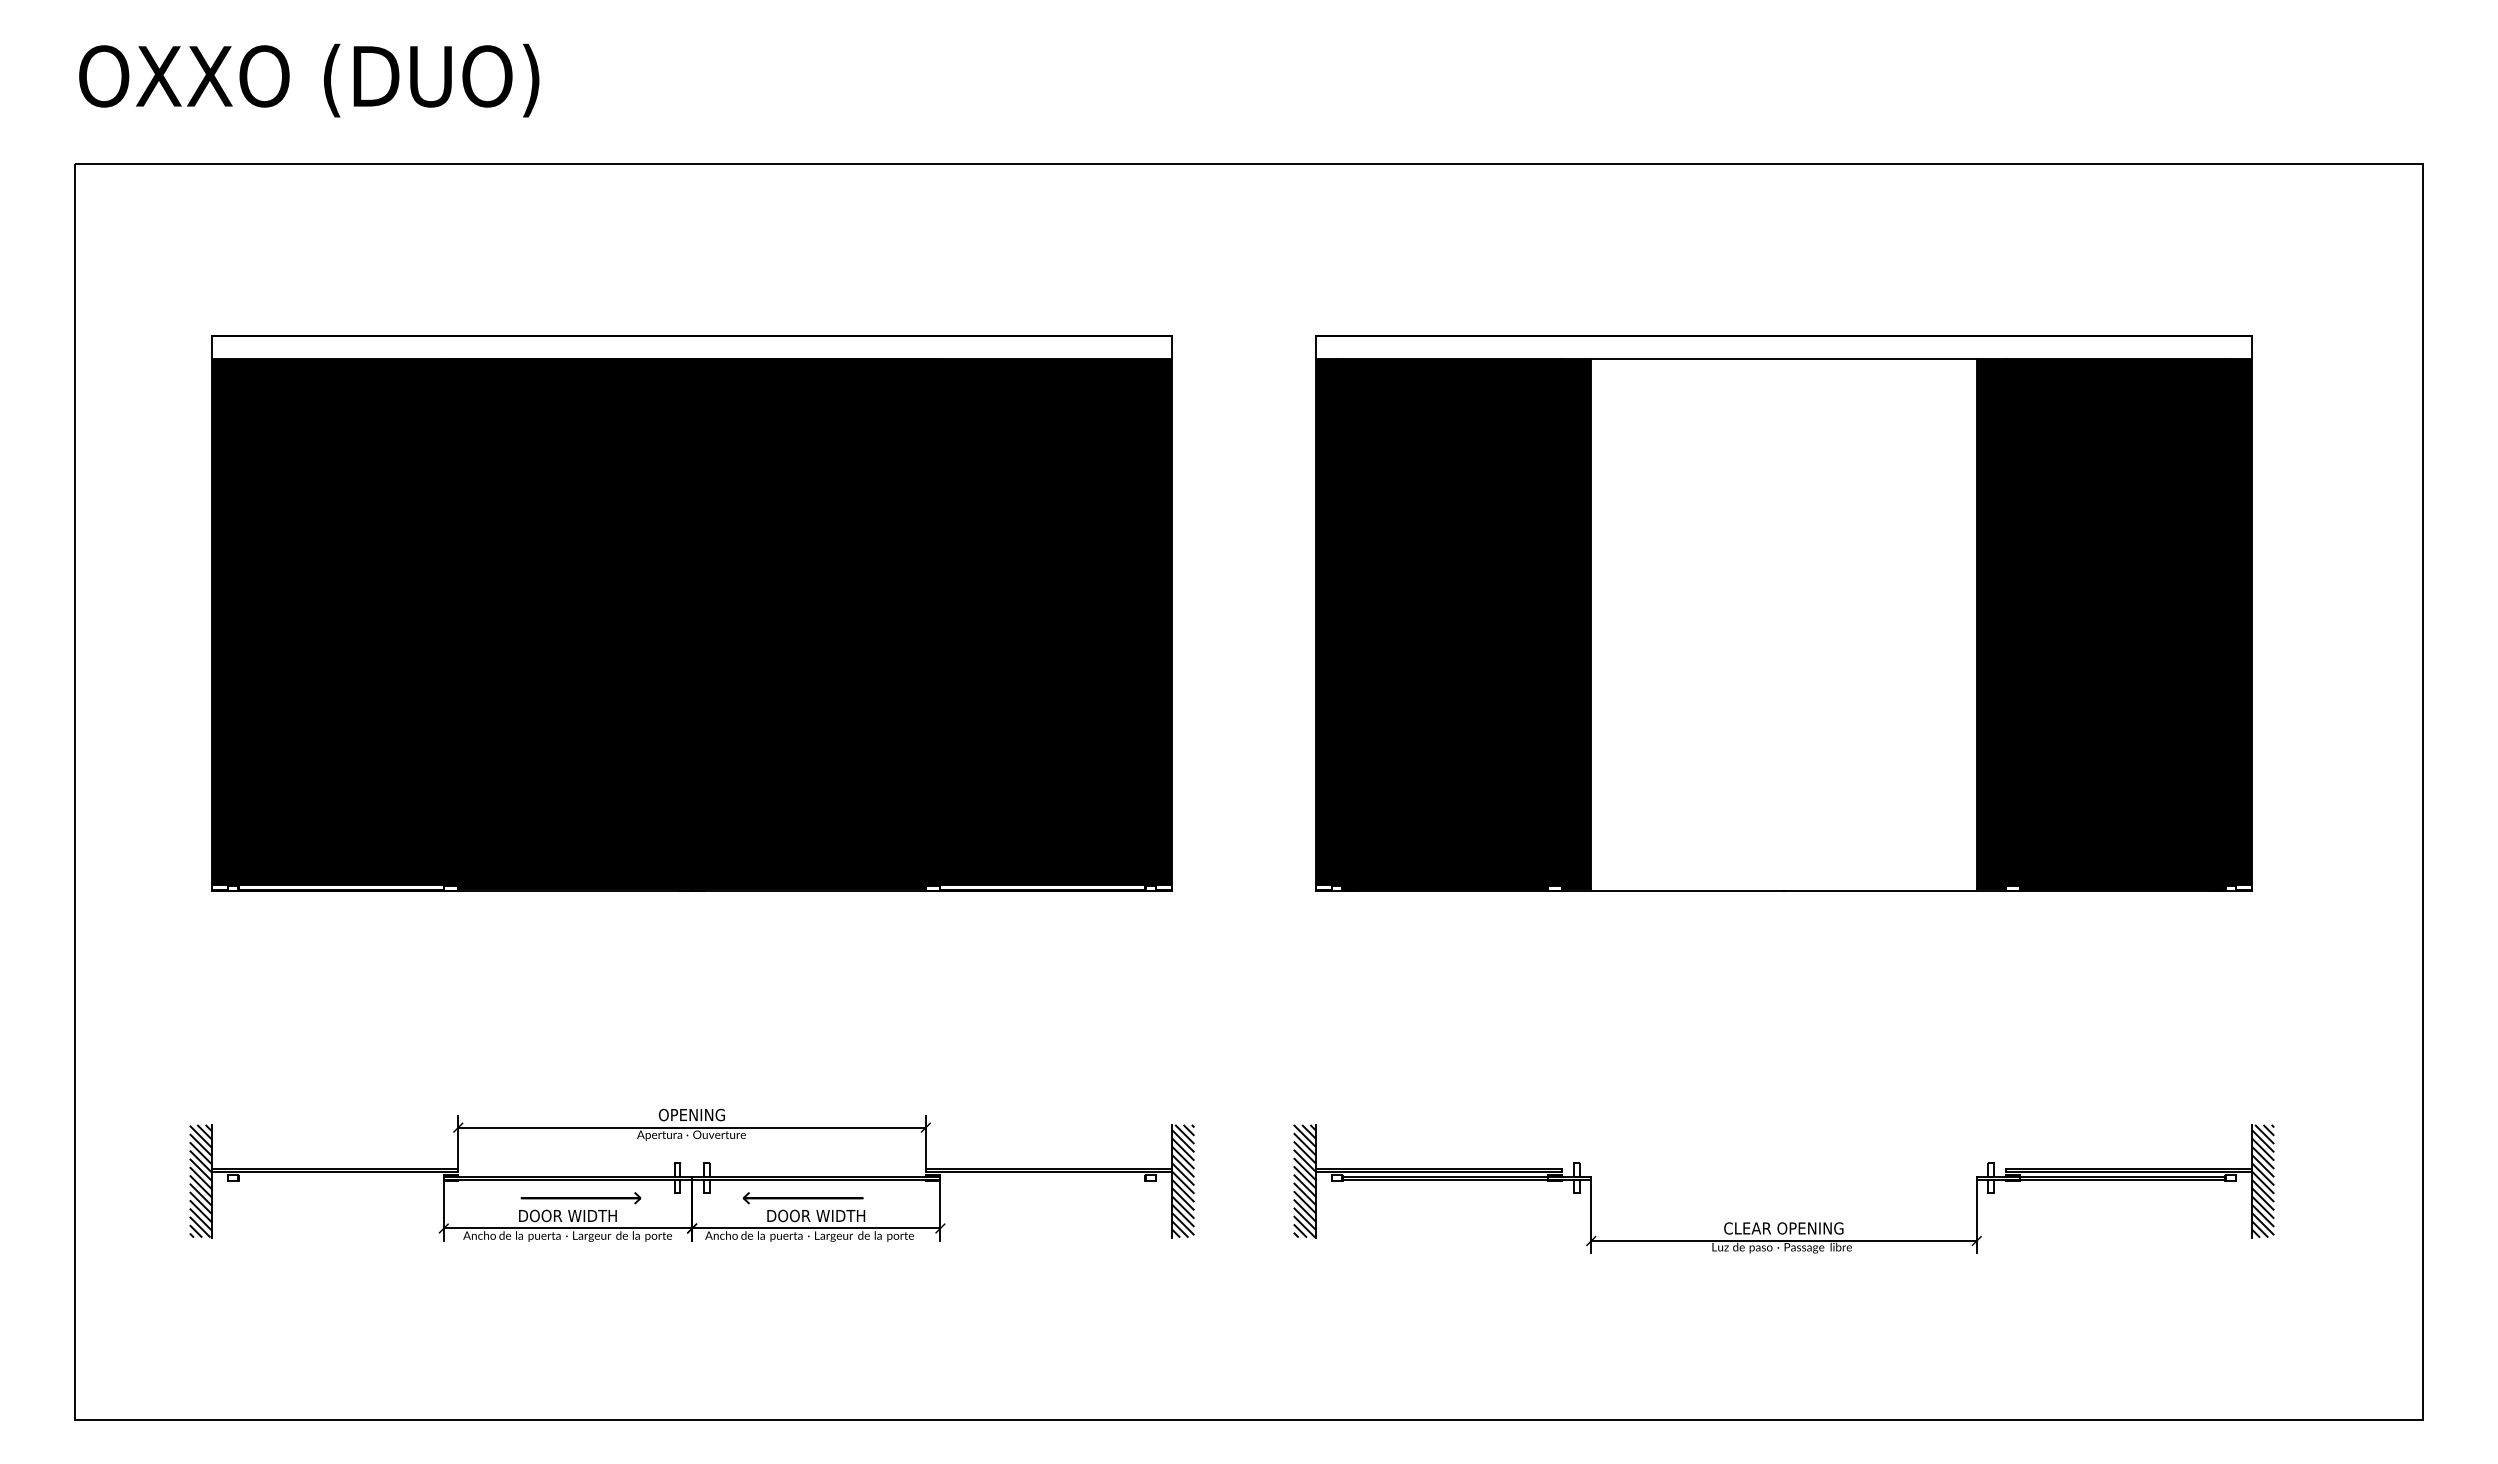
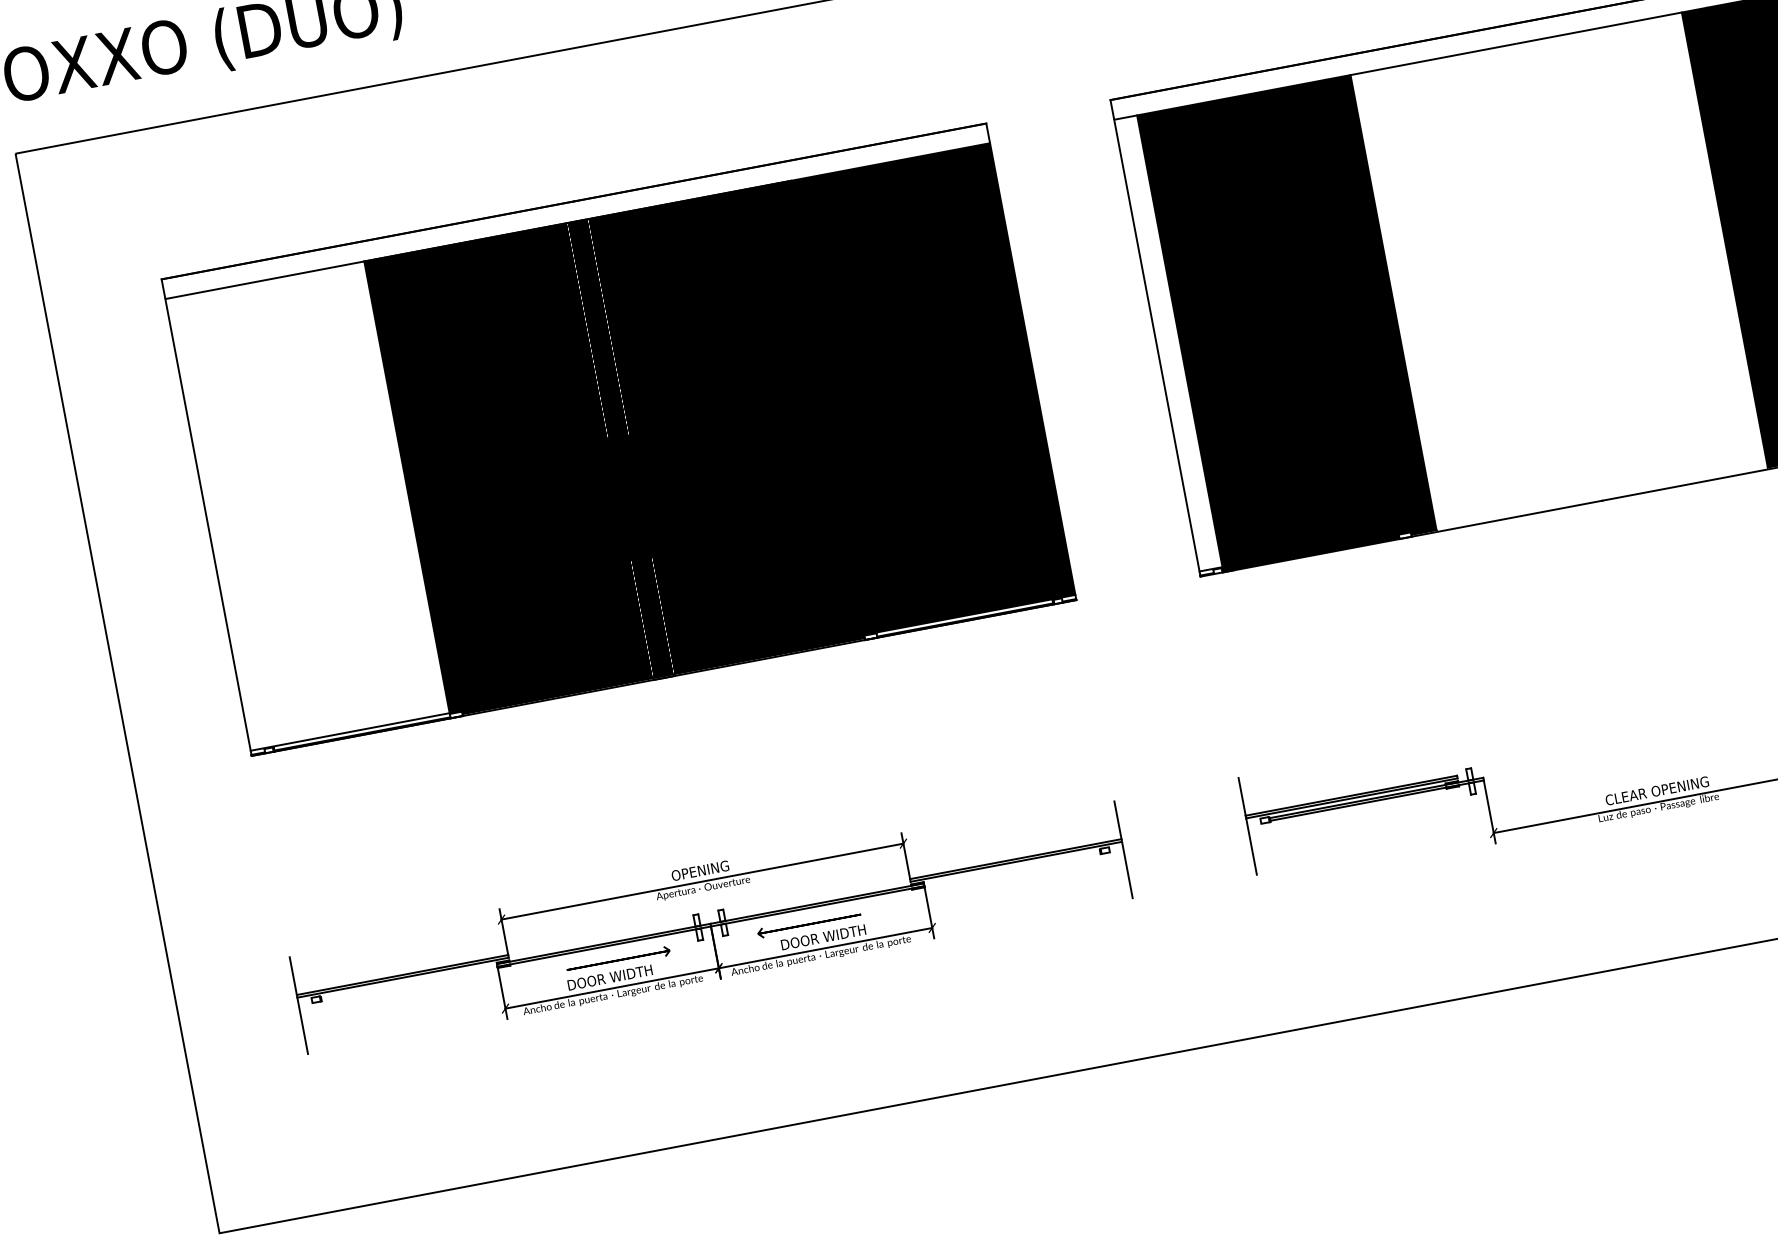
fill: (327, 621) -> (306, 505), removed
fill: (1329, 621) -> (1168, 343), removed
hatch: (200, 1180) -> (288, 1006), removed
hatch: (1182, 1180) -> (1132, 847), removed
hatch: (1304, 1180) -> (1237, 827), removed

